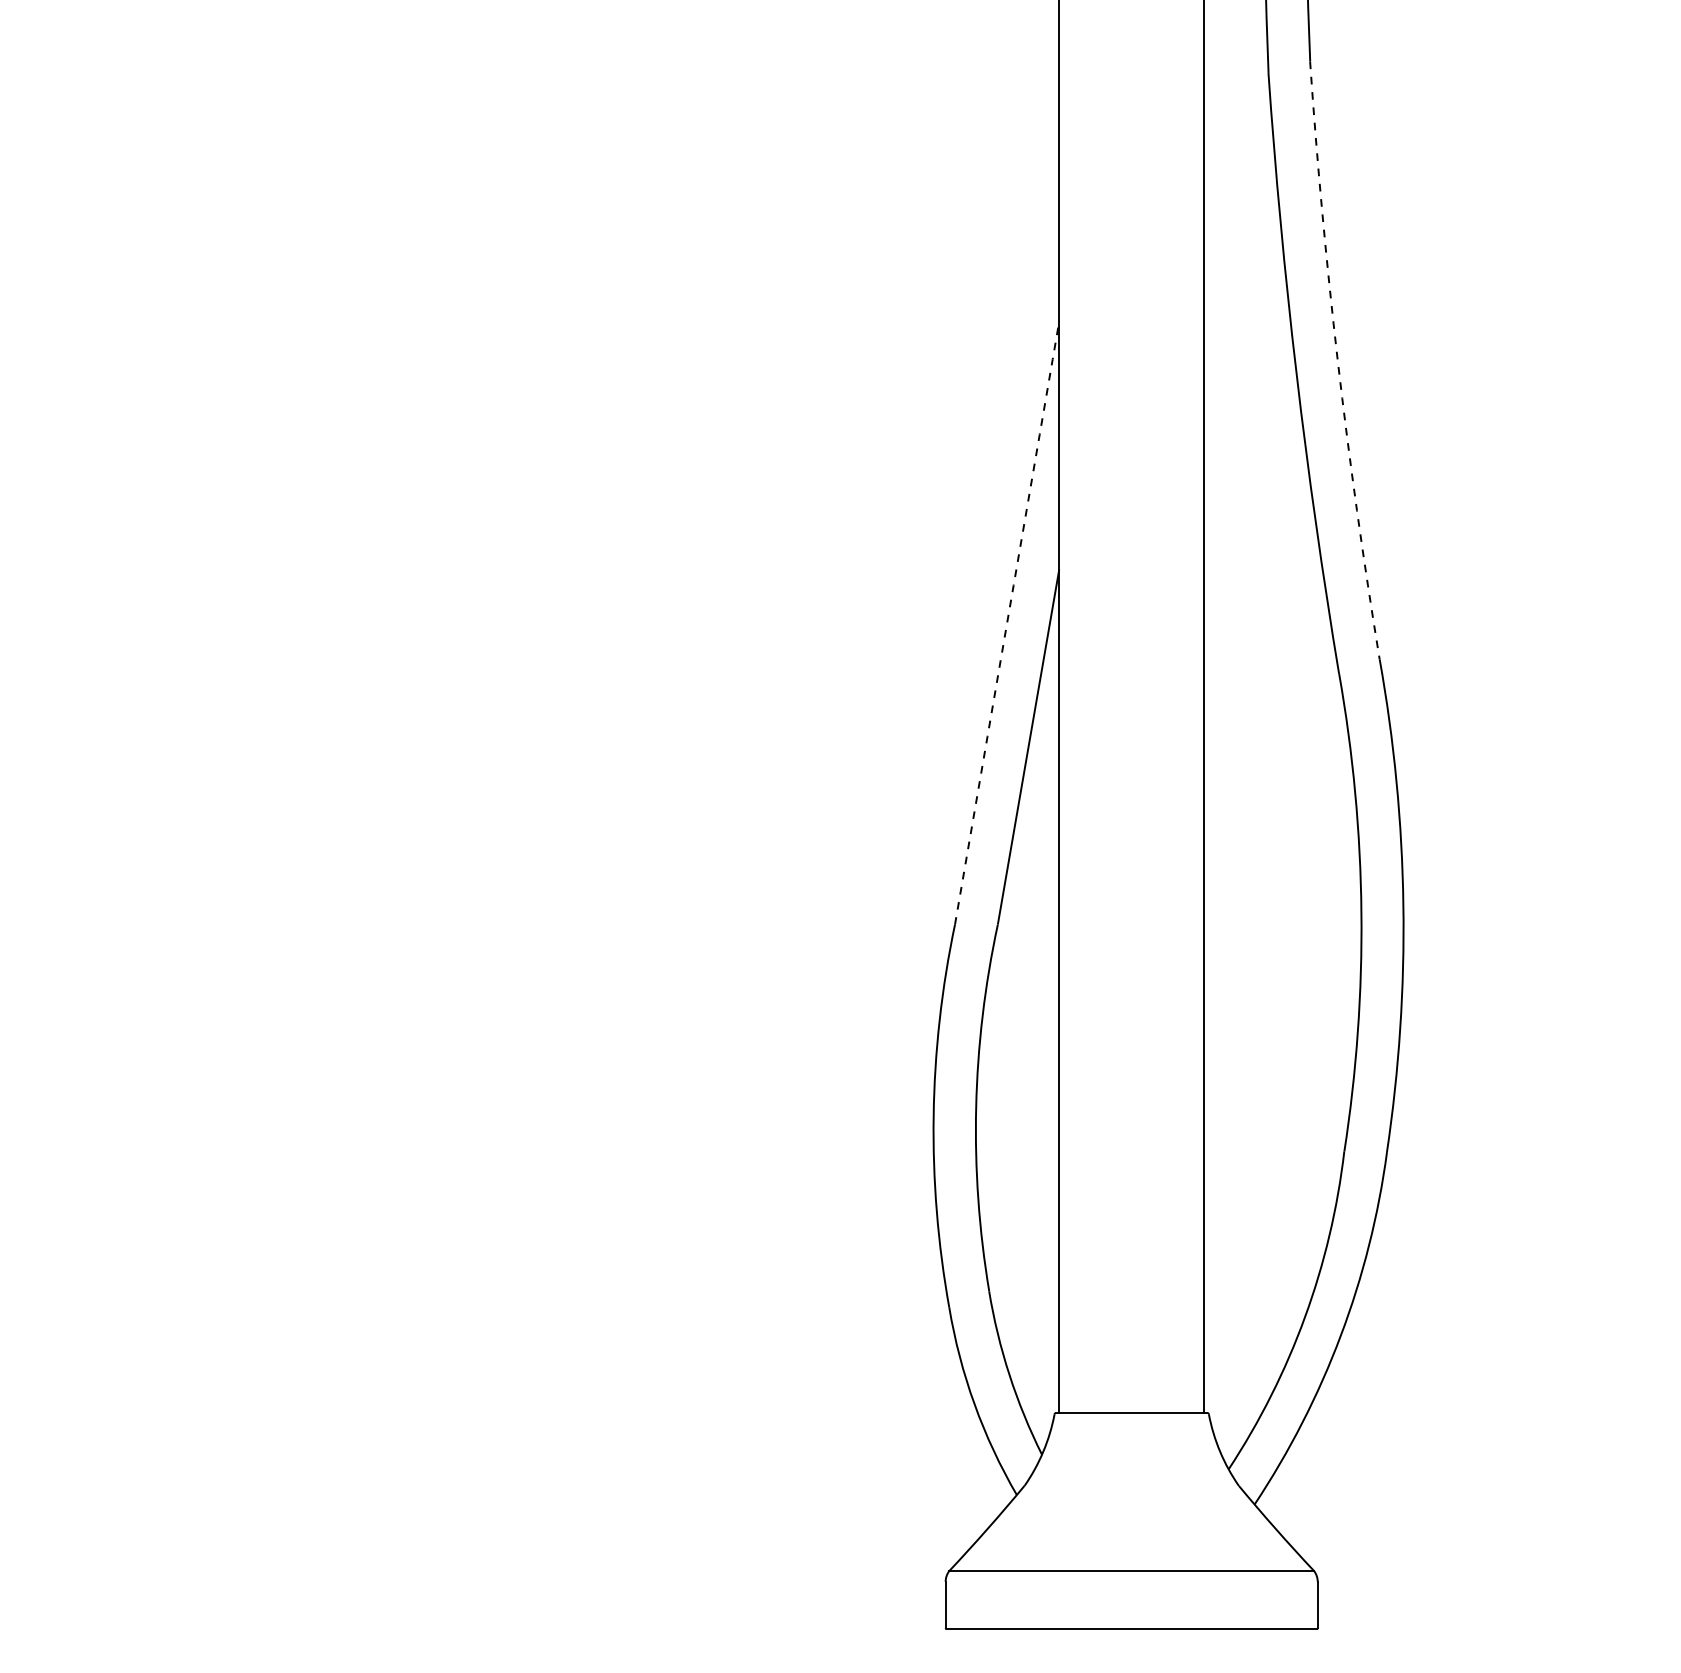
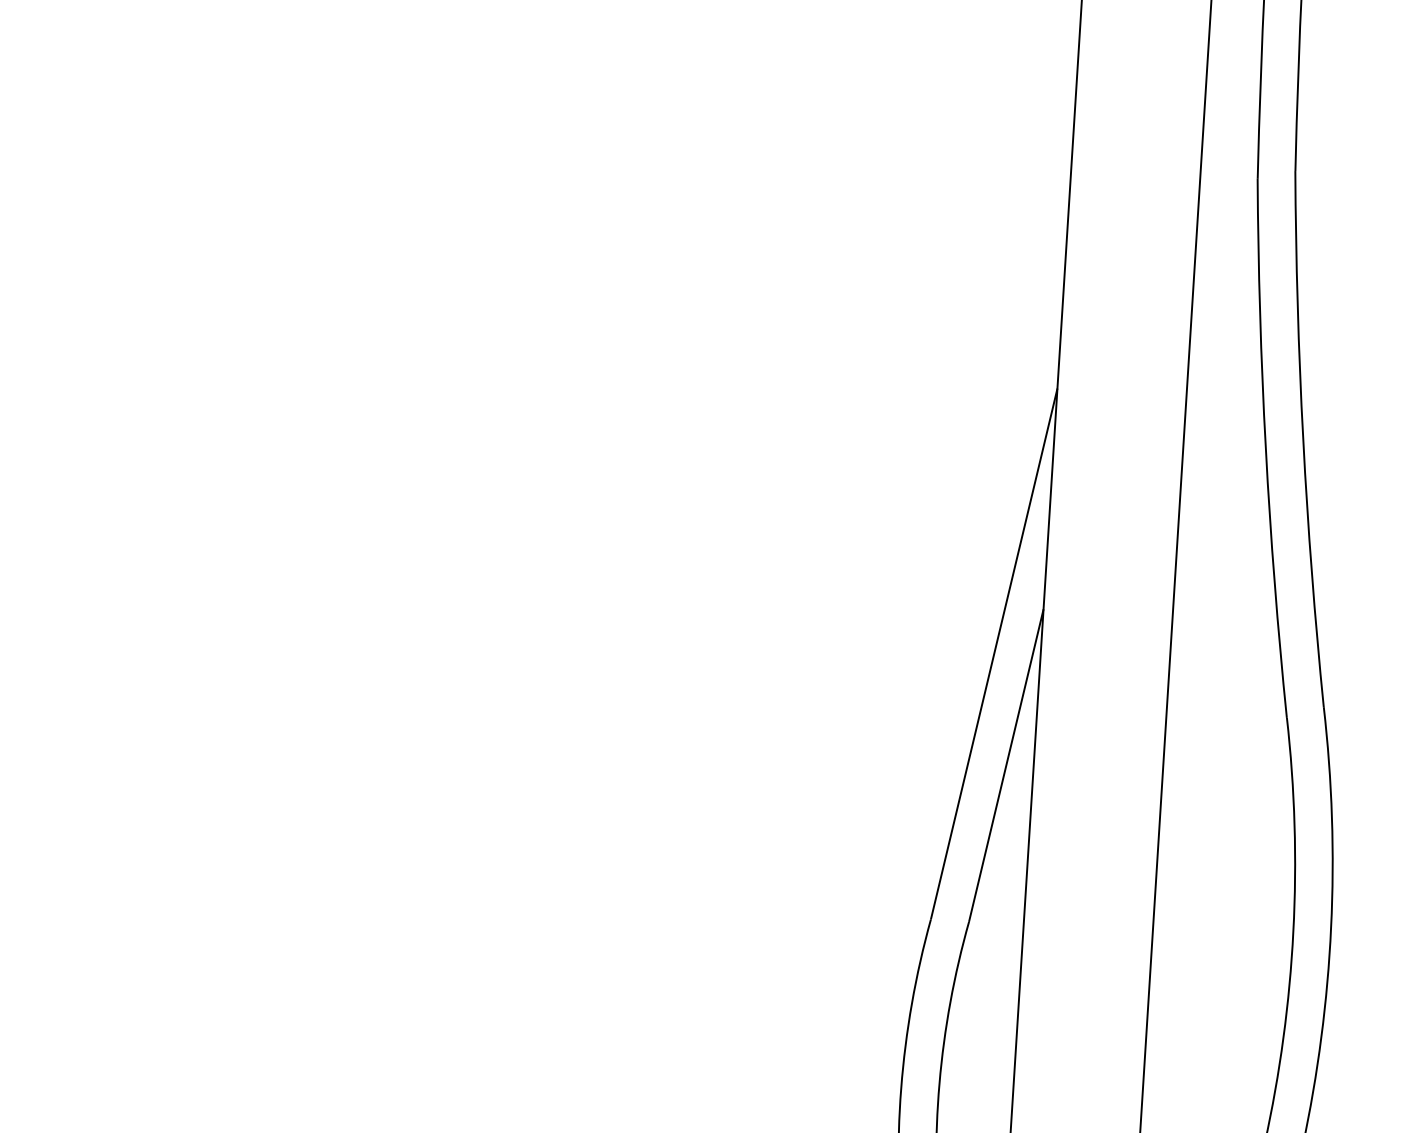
arc: (1337, 361) -> (1302, 439), dashed -> solid
arc: (1007, 623) -> (994, 654), dashed -> solid

